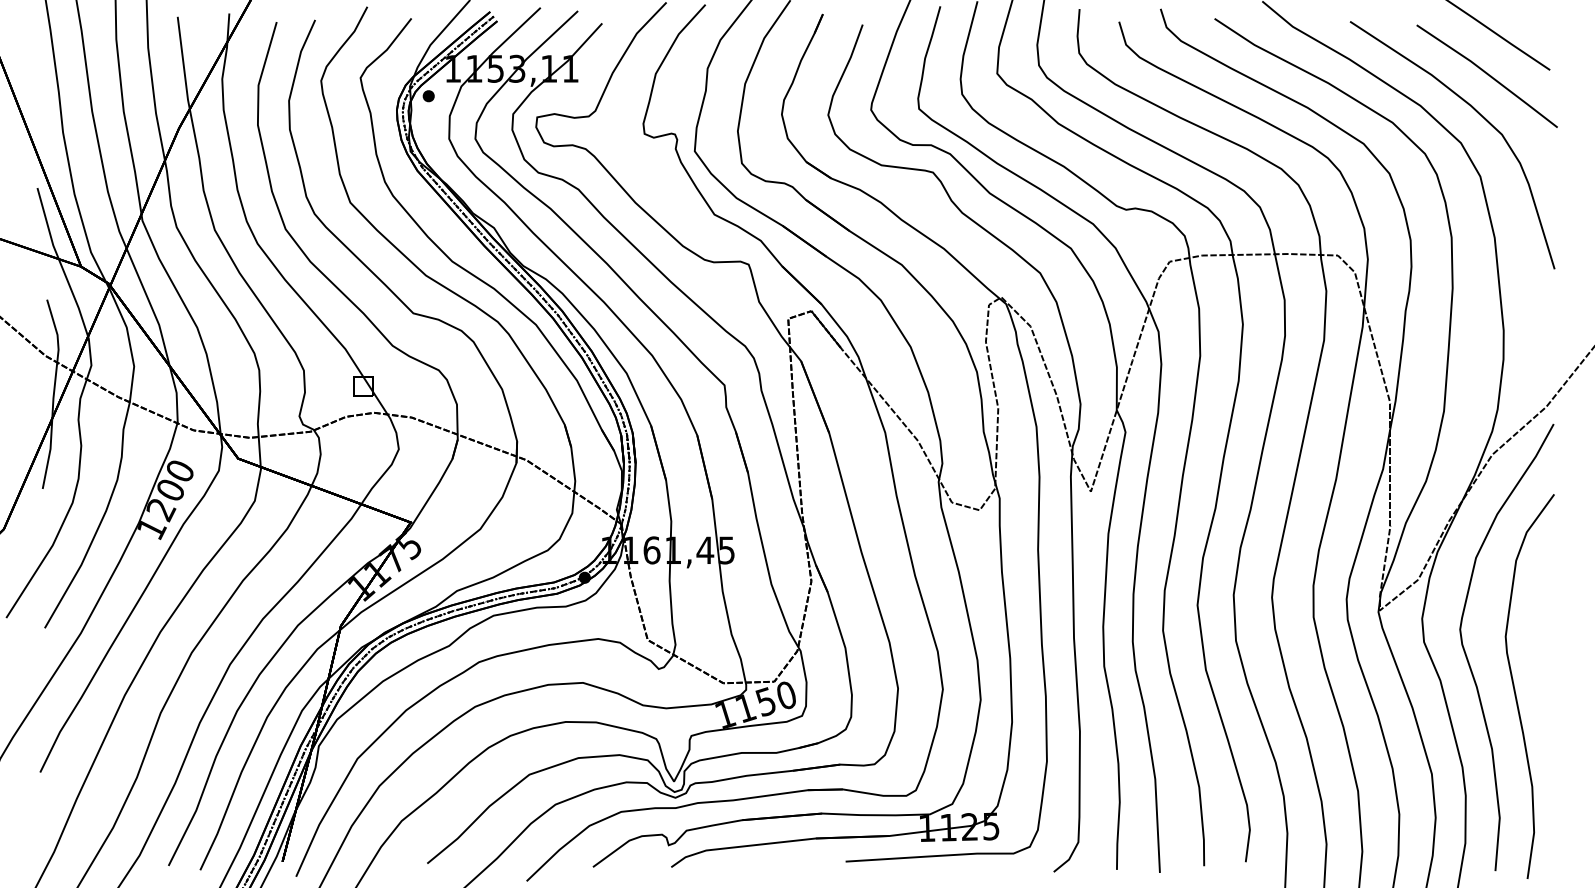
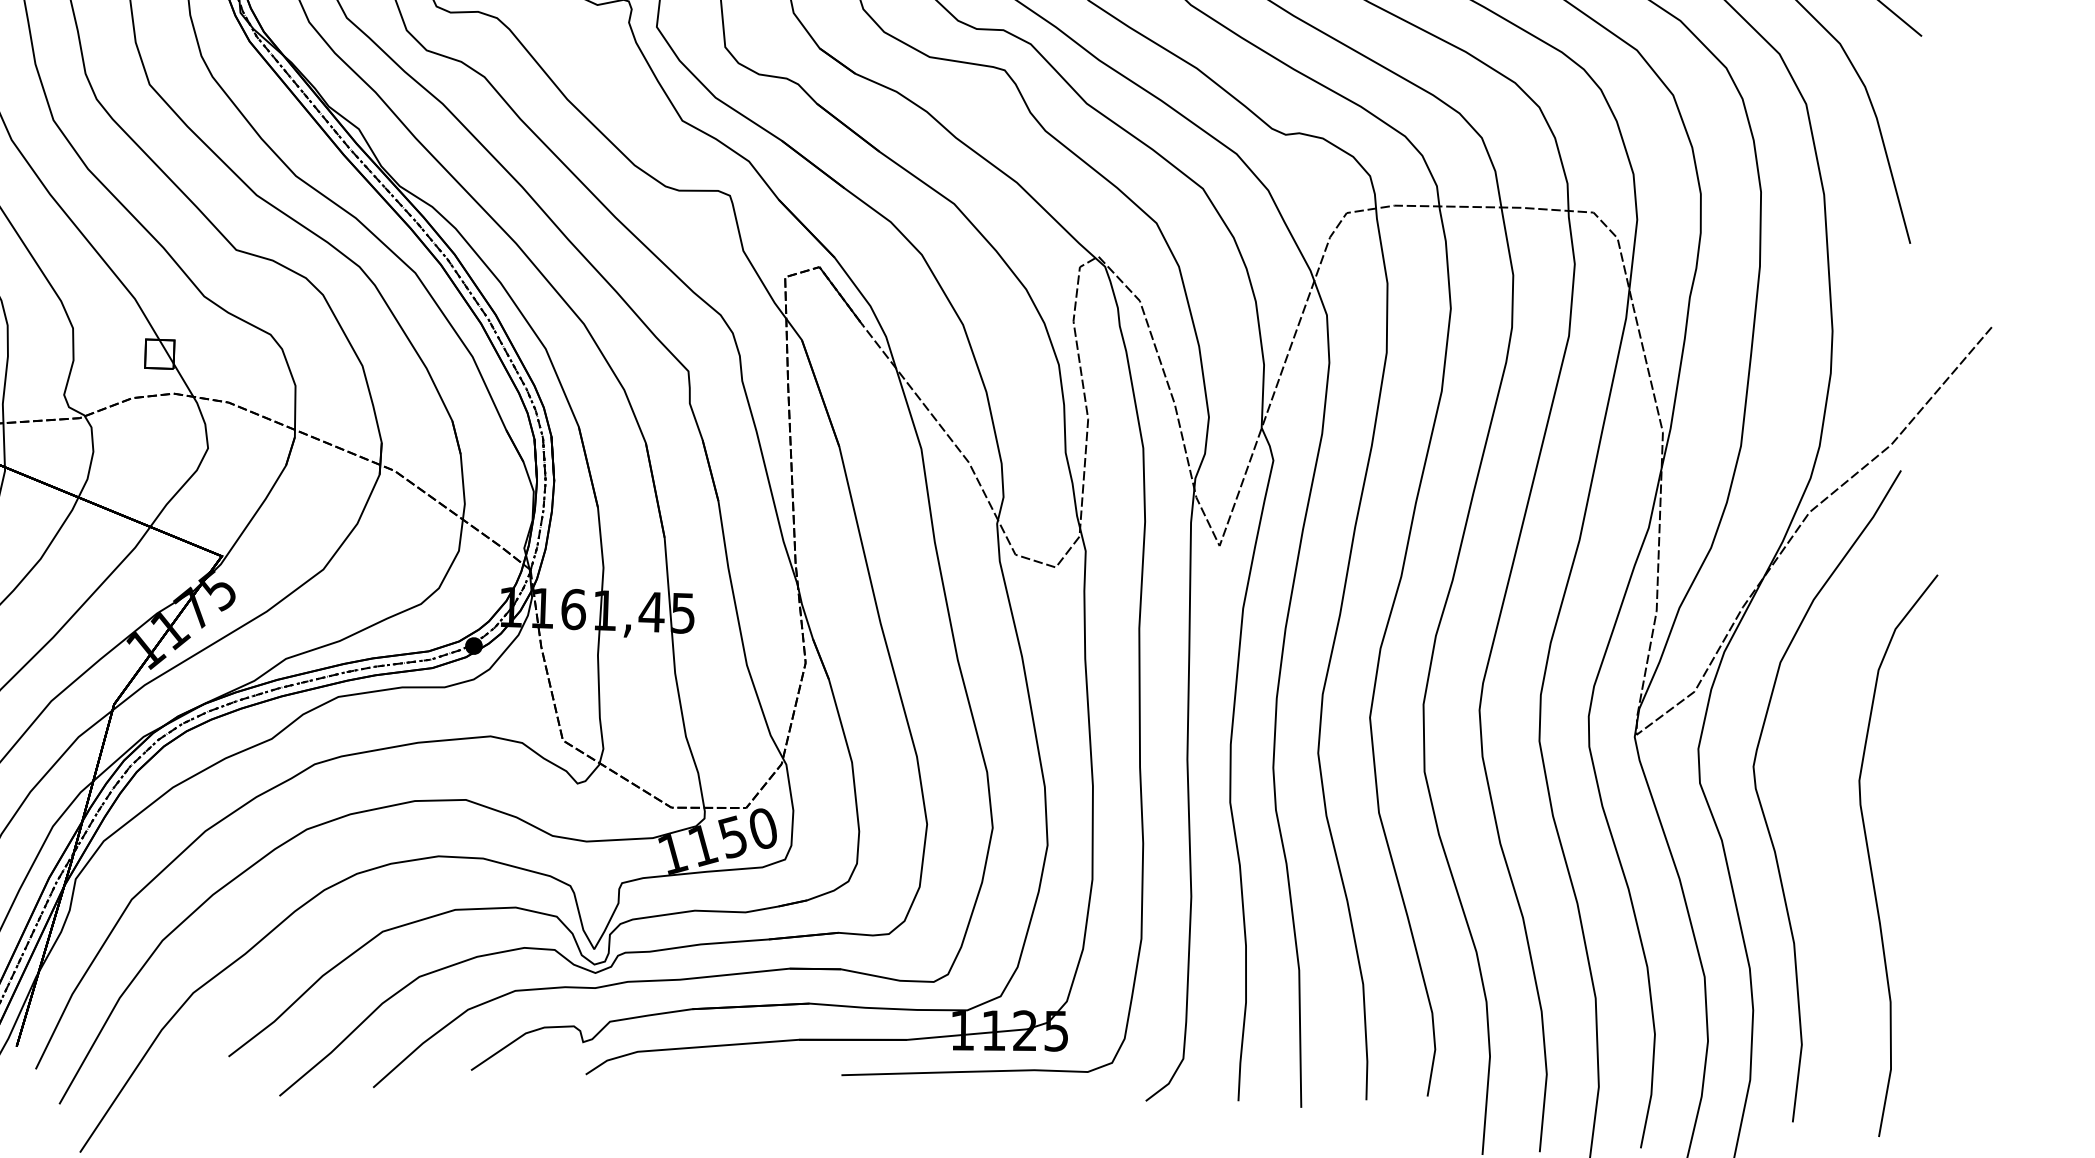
curve: (1515, 688) -> (1871, 857), moved

